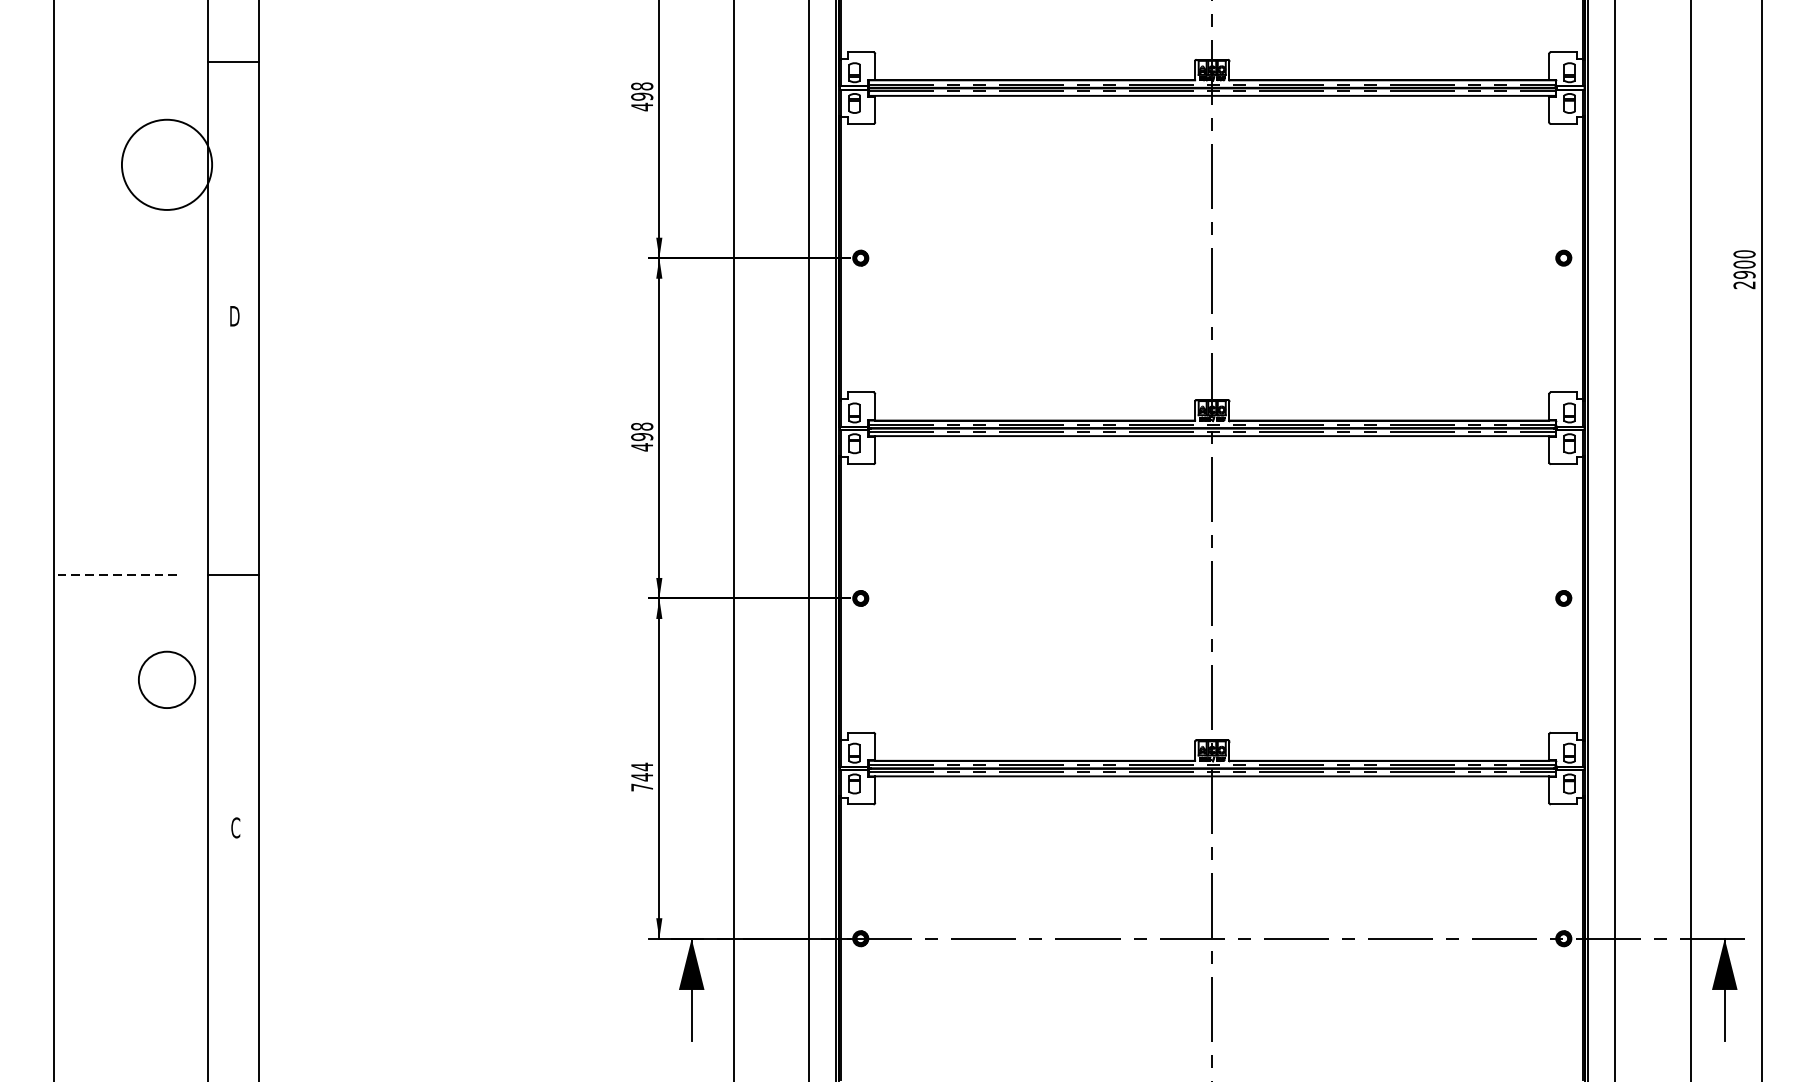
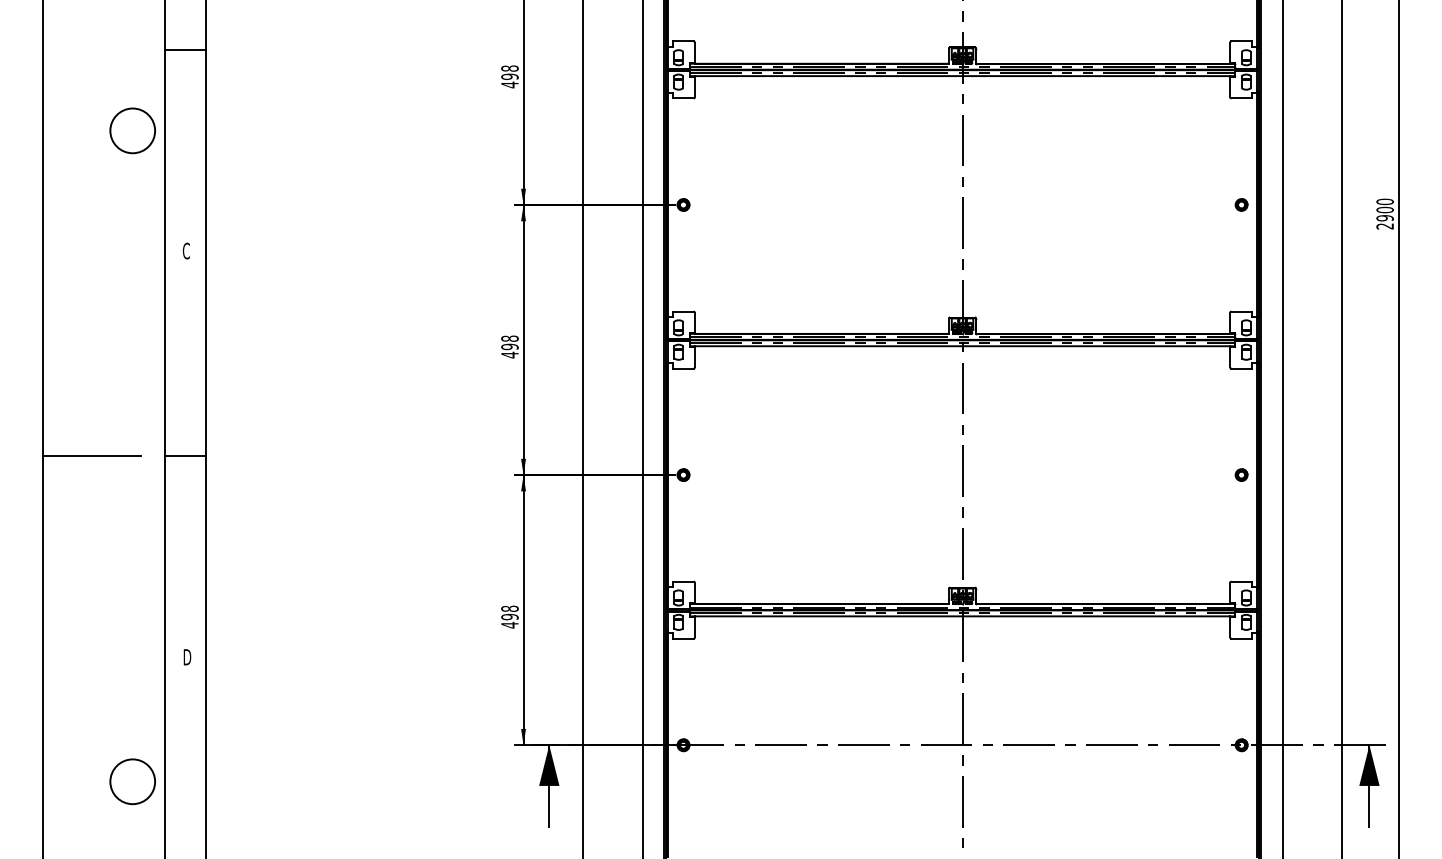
circle: (166, 164) -> (132, 130), size x0.62
text: (234, 315) -> (186, 250), D -> C
line: (116, 575) -> (92, 456), dashed -> solid
circle: (166, 679) -> (132, 781), moved
text: (641, 776) -> (509, 616), 744 -> 498
text: (236, 828) -> (187, 657), C -> D

